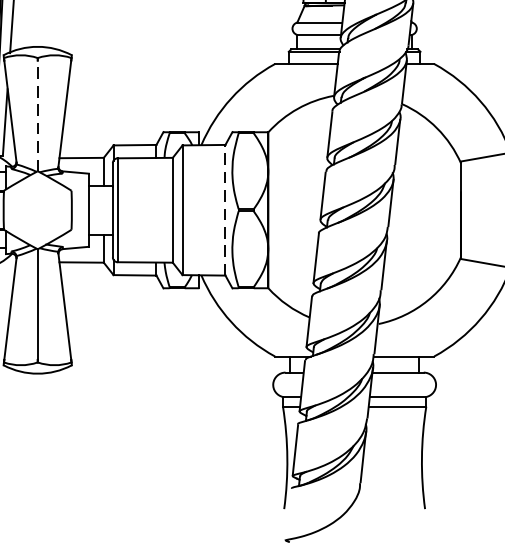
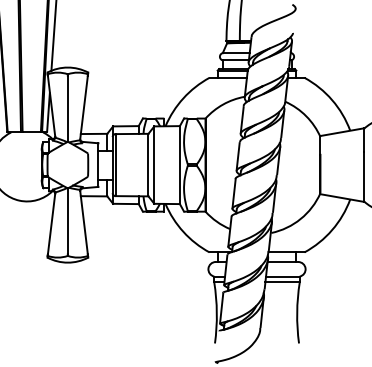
line: (37, 115) -> (67, 108), dashed -> solid
line: (224, 210) -> (179, 165), dashed -> solid

